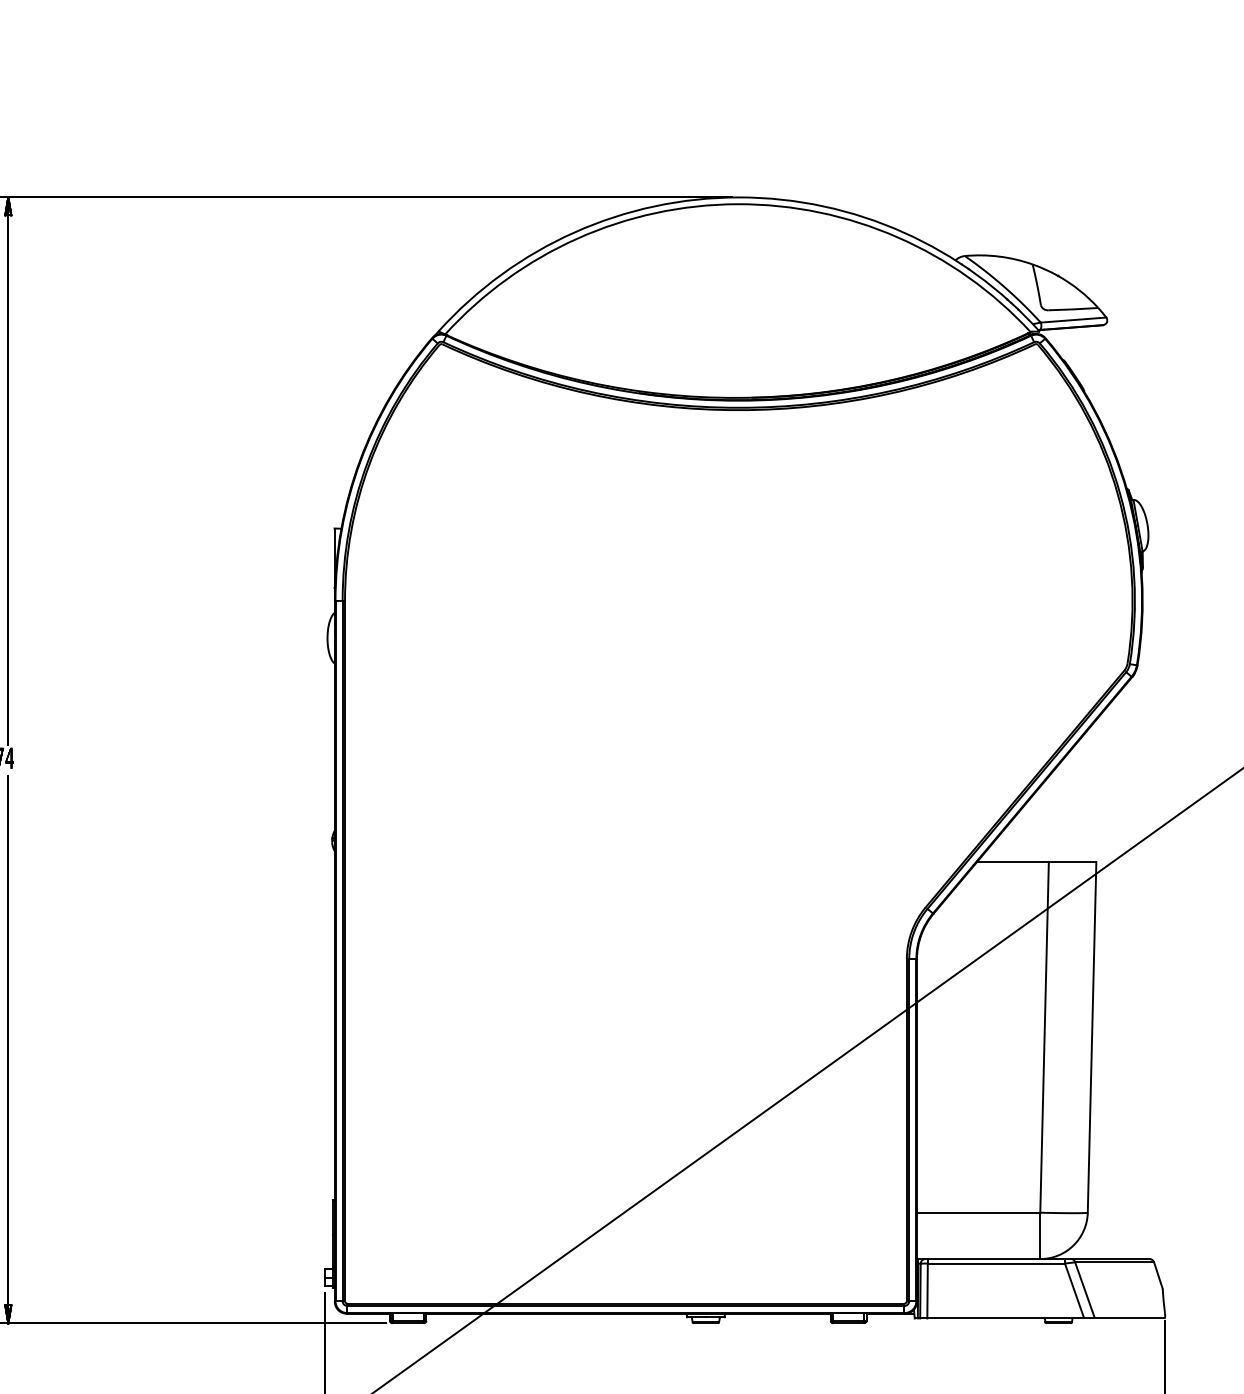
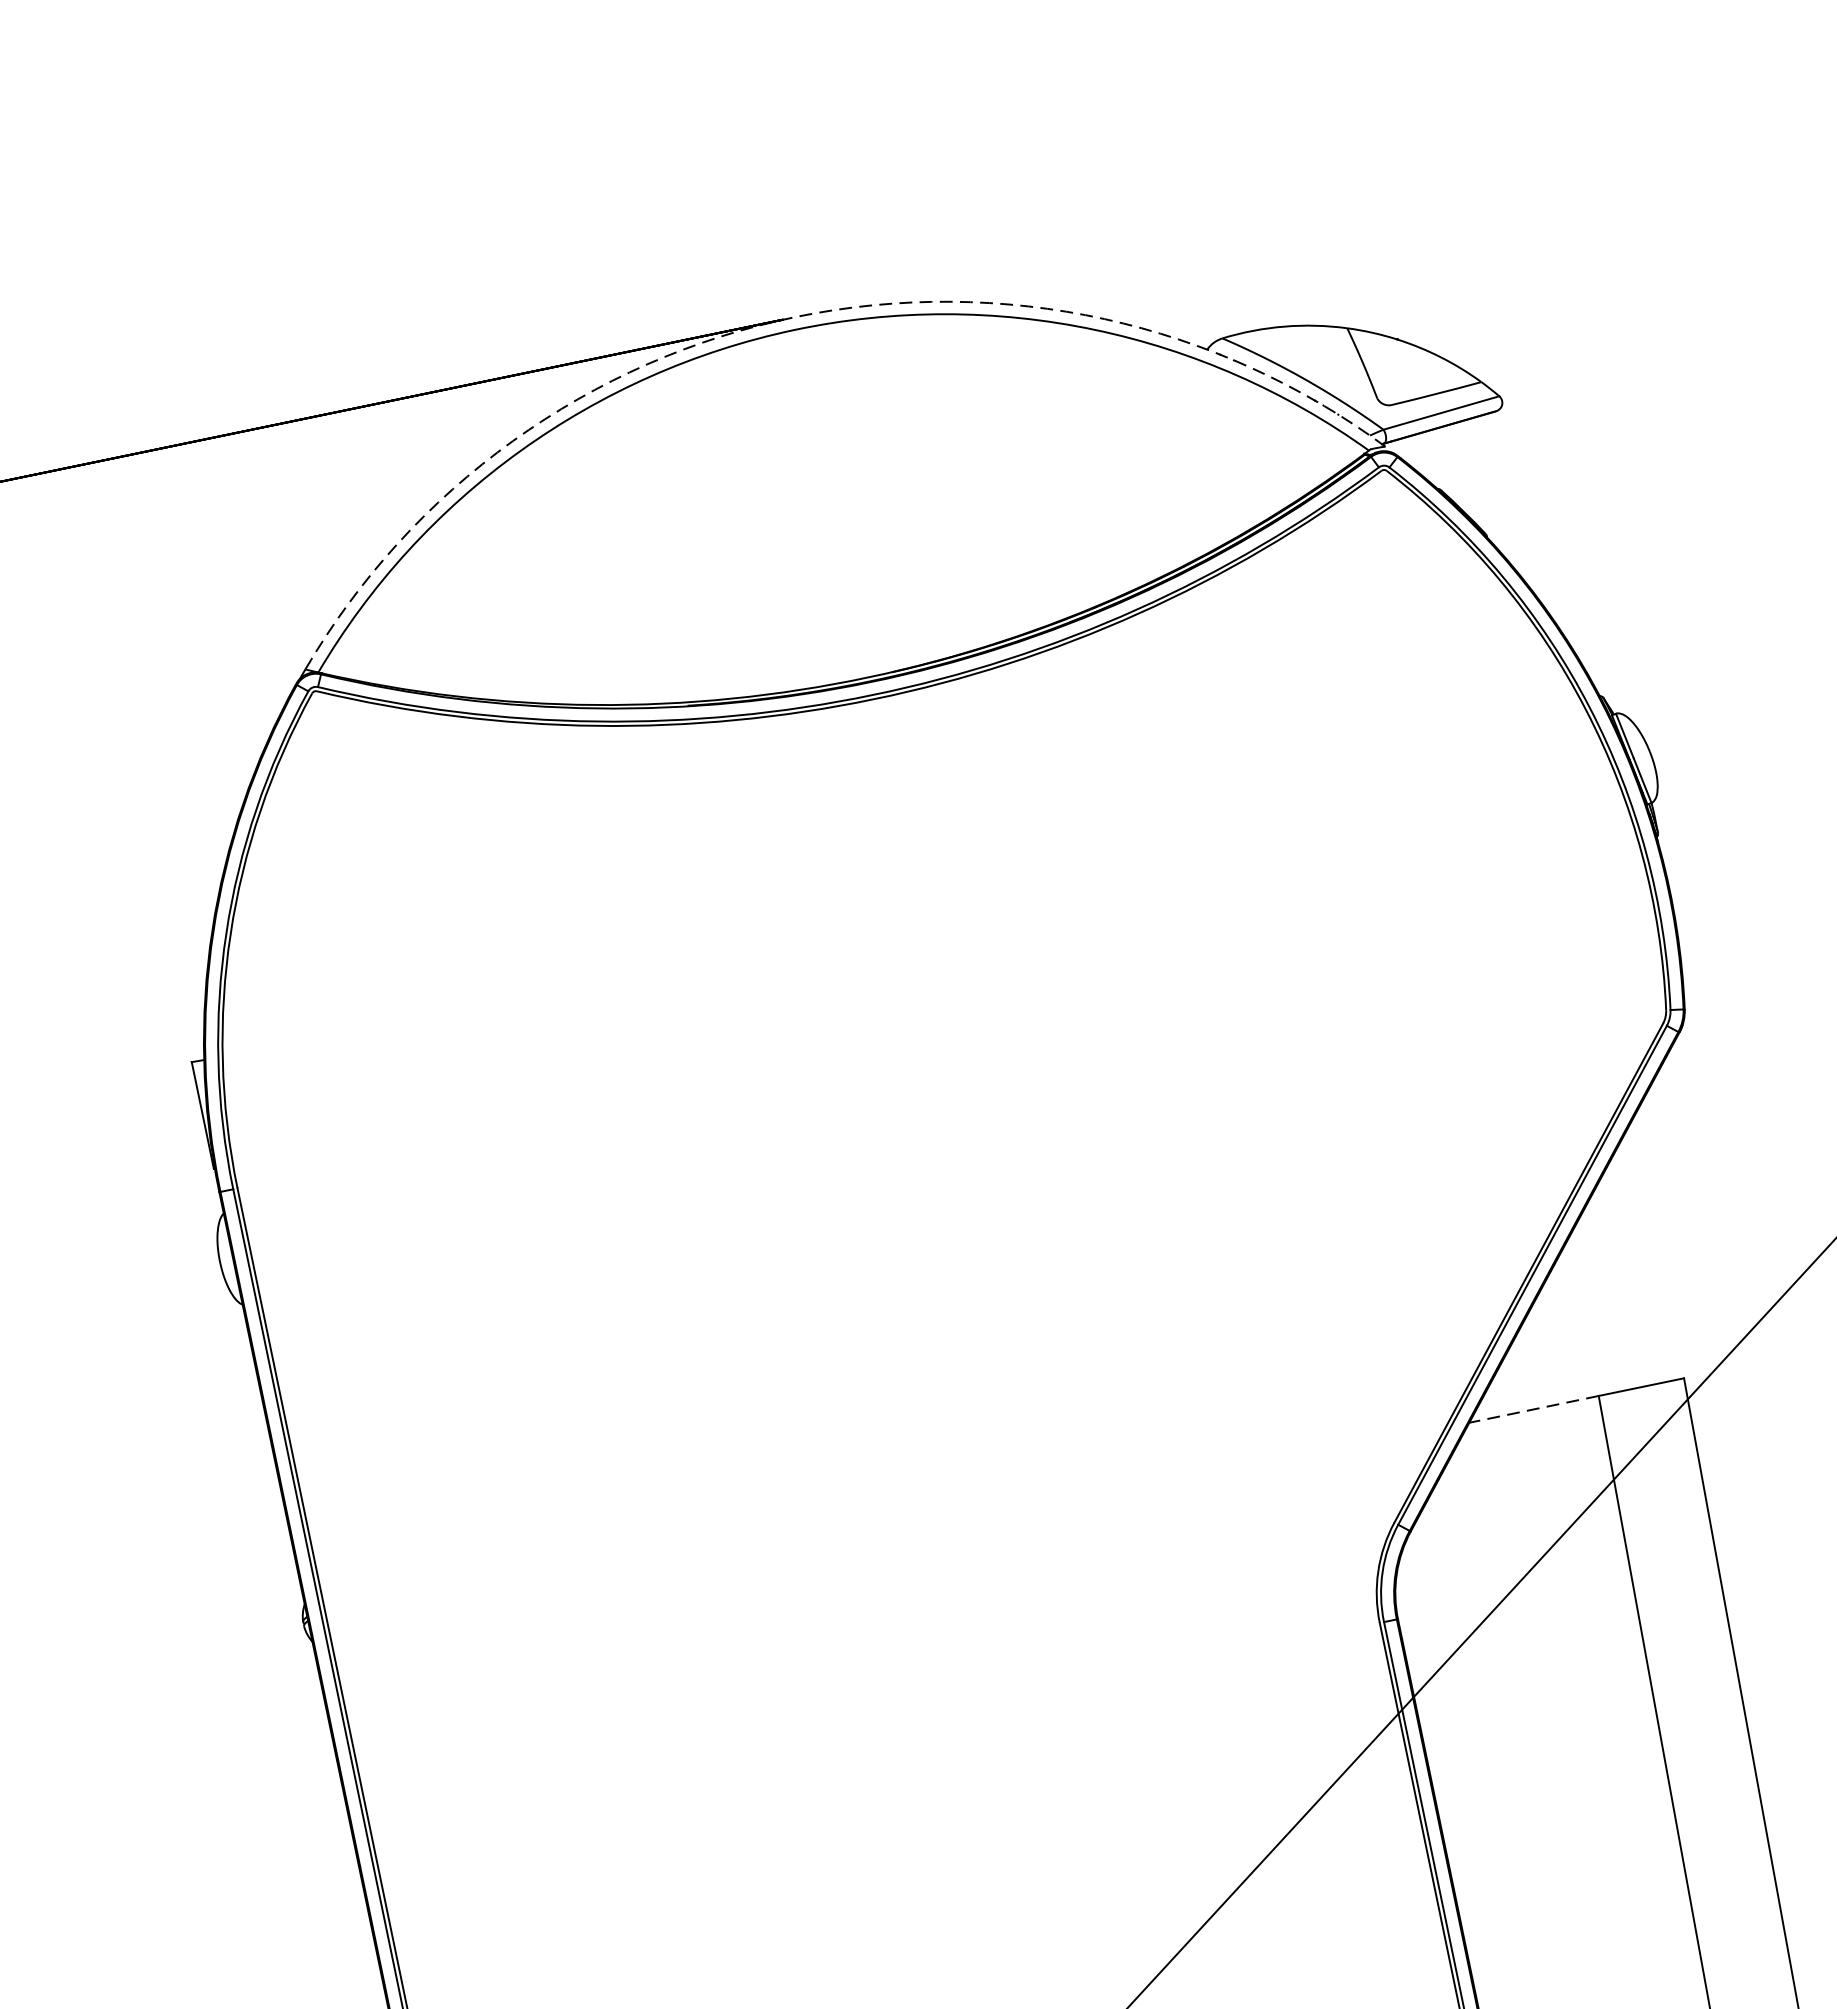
arc: (739, 197) -> (795, 317), solid -> dashed
line: (1012, 862) -> (1533, 1409), solid -> dashed

